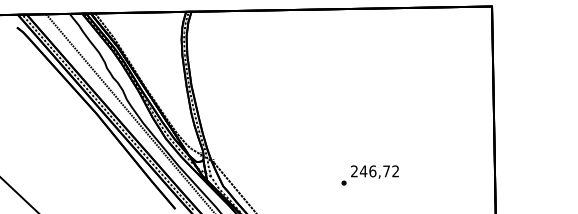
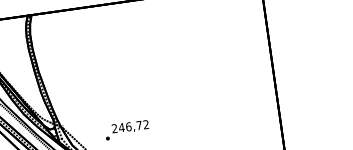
text: (369, 175) -> (126, 130), moved

